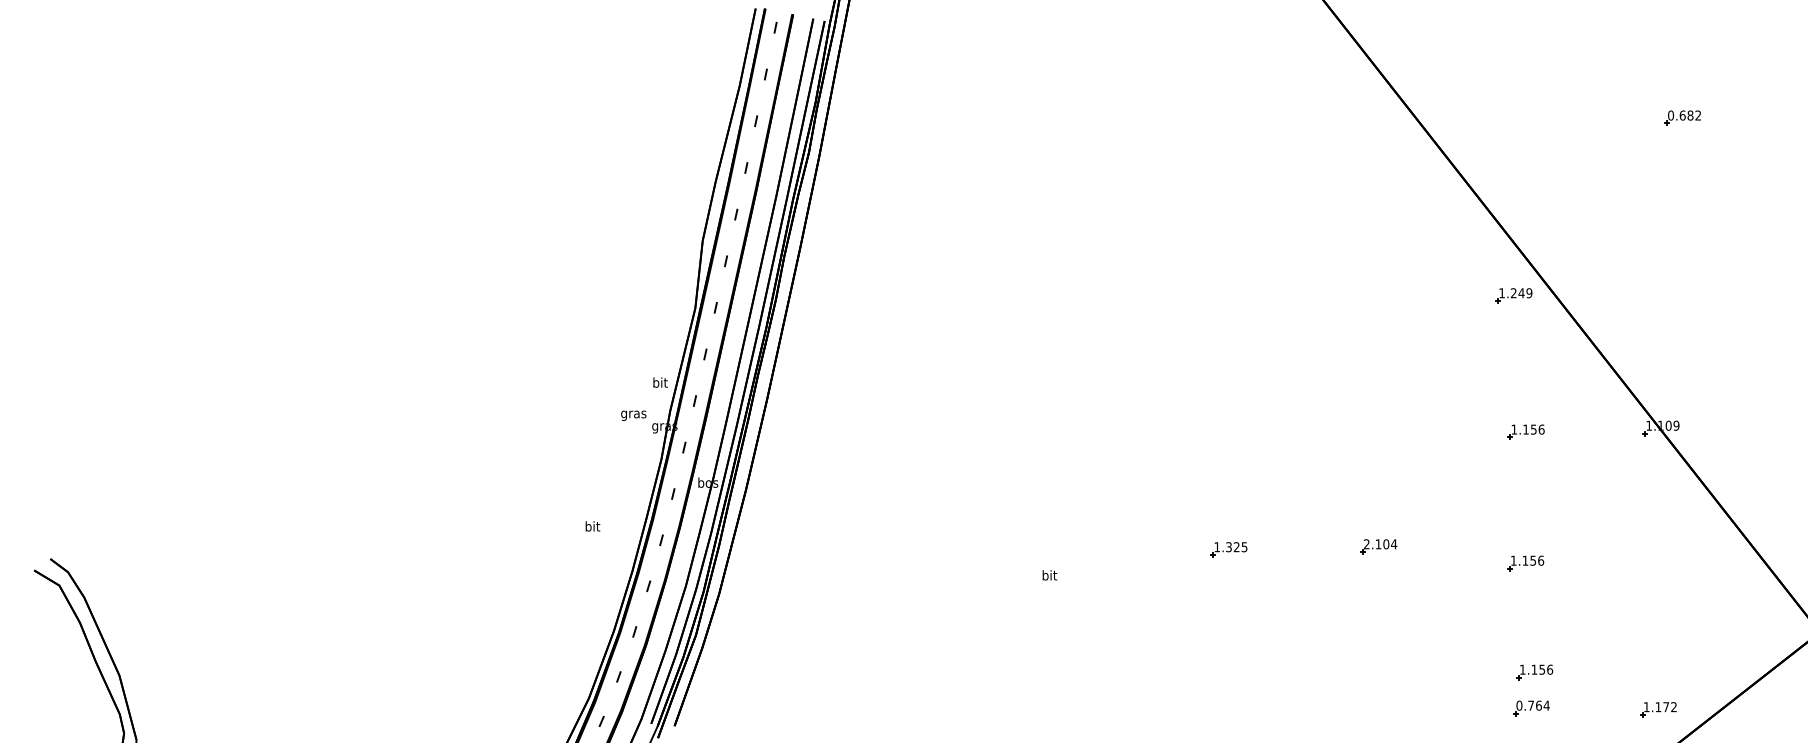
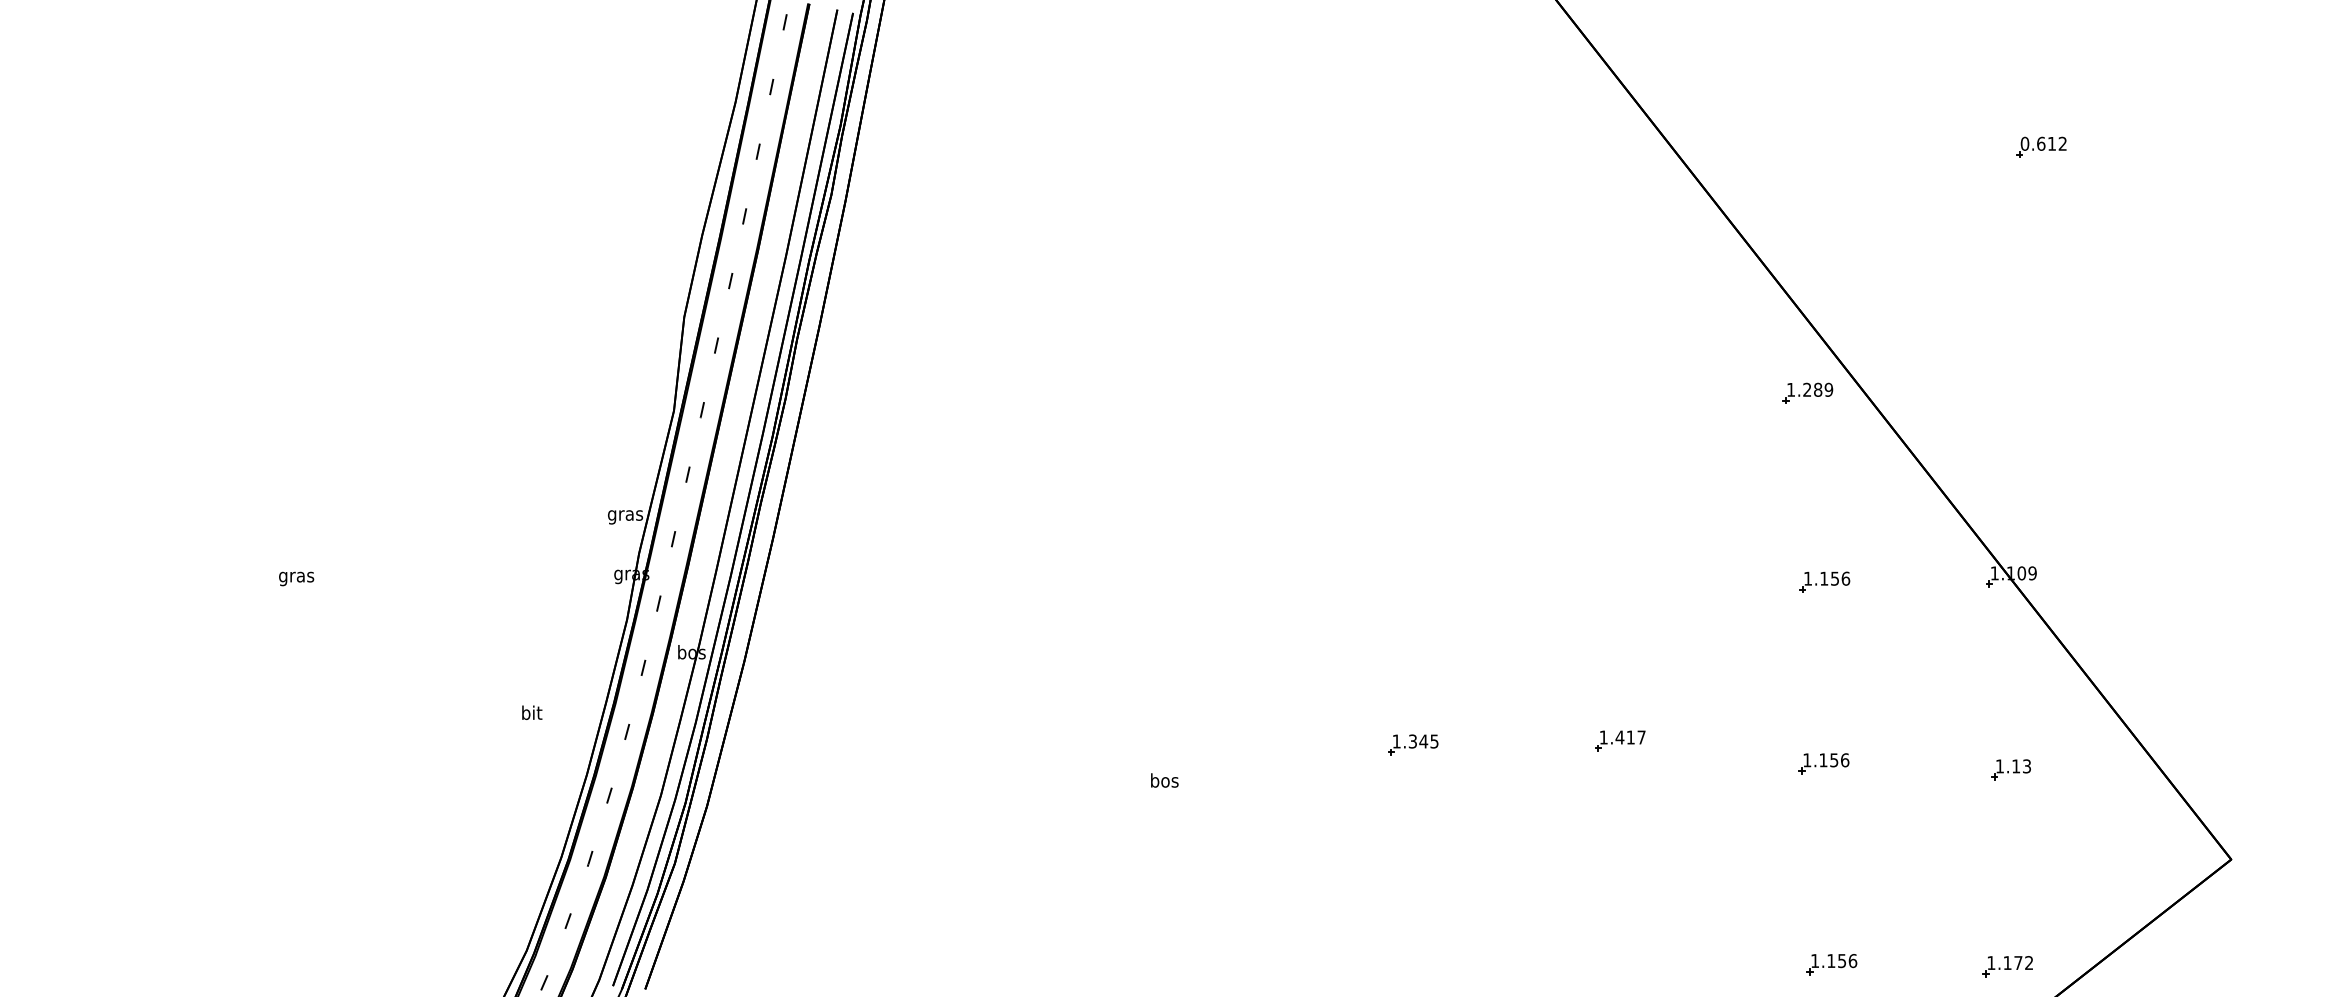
text: (1690, 115) -> (2052, 143), 0.682 -> 0.612
text: (1521, 293) -> (1817, 390), 1.249 -> 1.289
text: (659, 383) -> (624, 514), bit -> gras
text: (633, 415) -> (296, 578), moved
text: (1380, 544) -> (1622, 737), 2.104 -> 1.417
text: (1236, 547) -> (1423, 741), 1.325 -> 1.345
part: (1660, 567) -> (2010, 769), added
text: (1049, 575) -> (1164, 780), bit -> bos
part: (1534, 672) -> (1835, 915), removed
text: (1532, 705) -> (1833, 960), 0.764 -> 1.156

